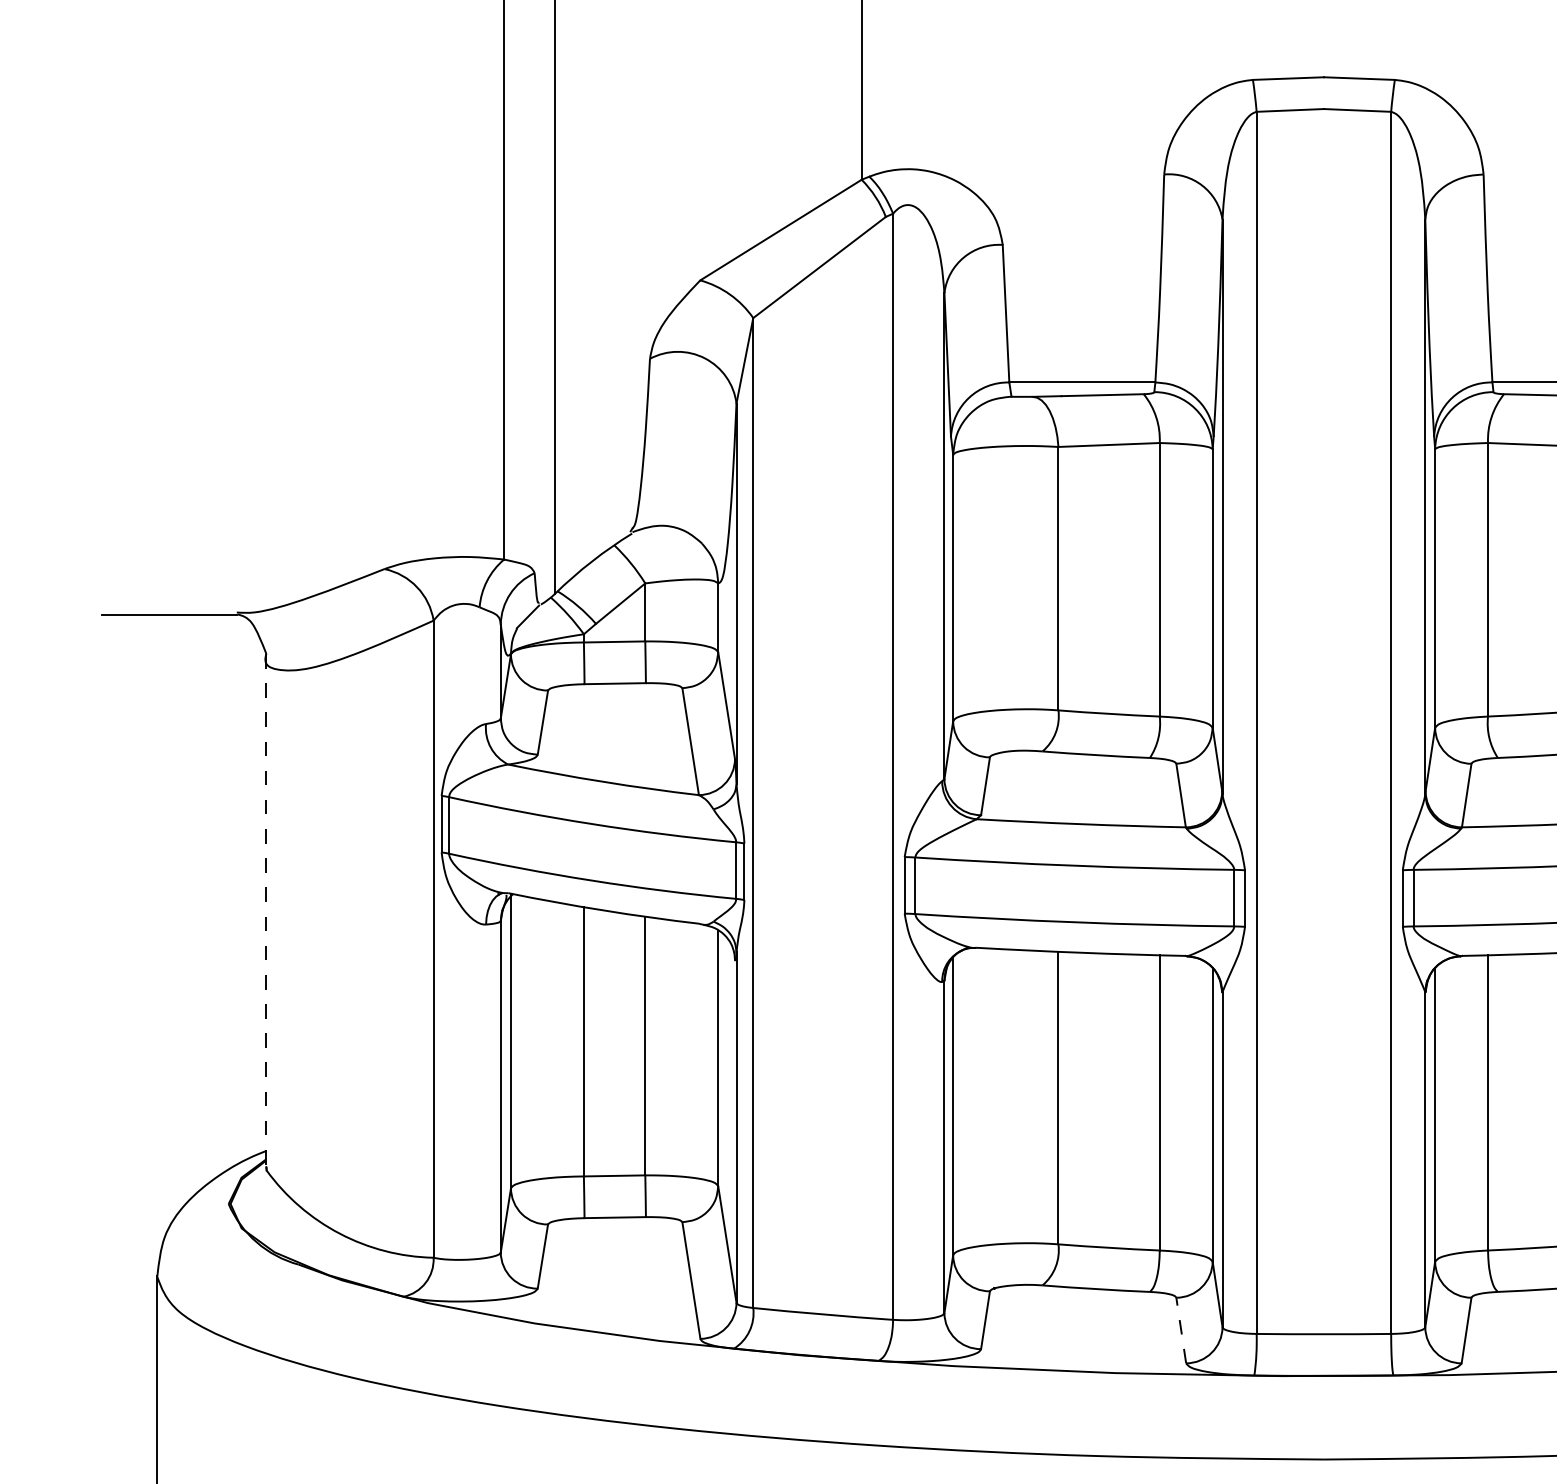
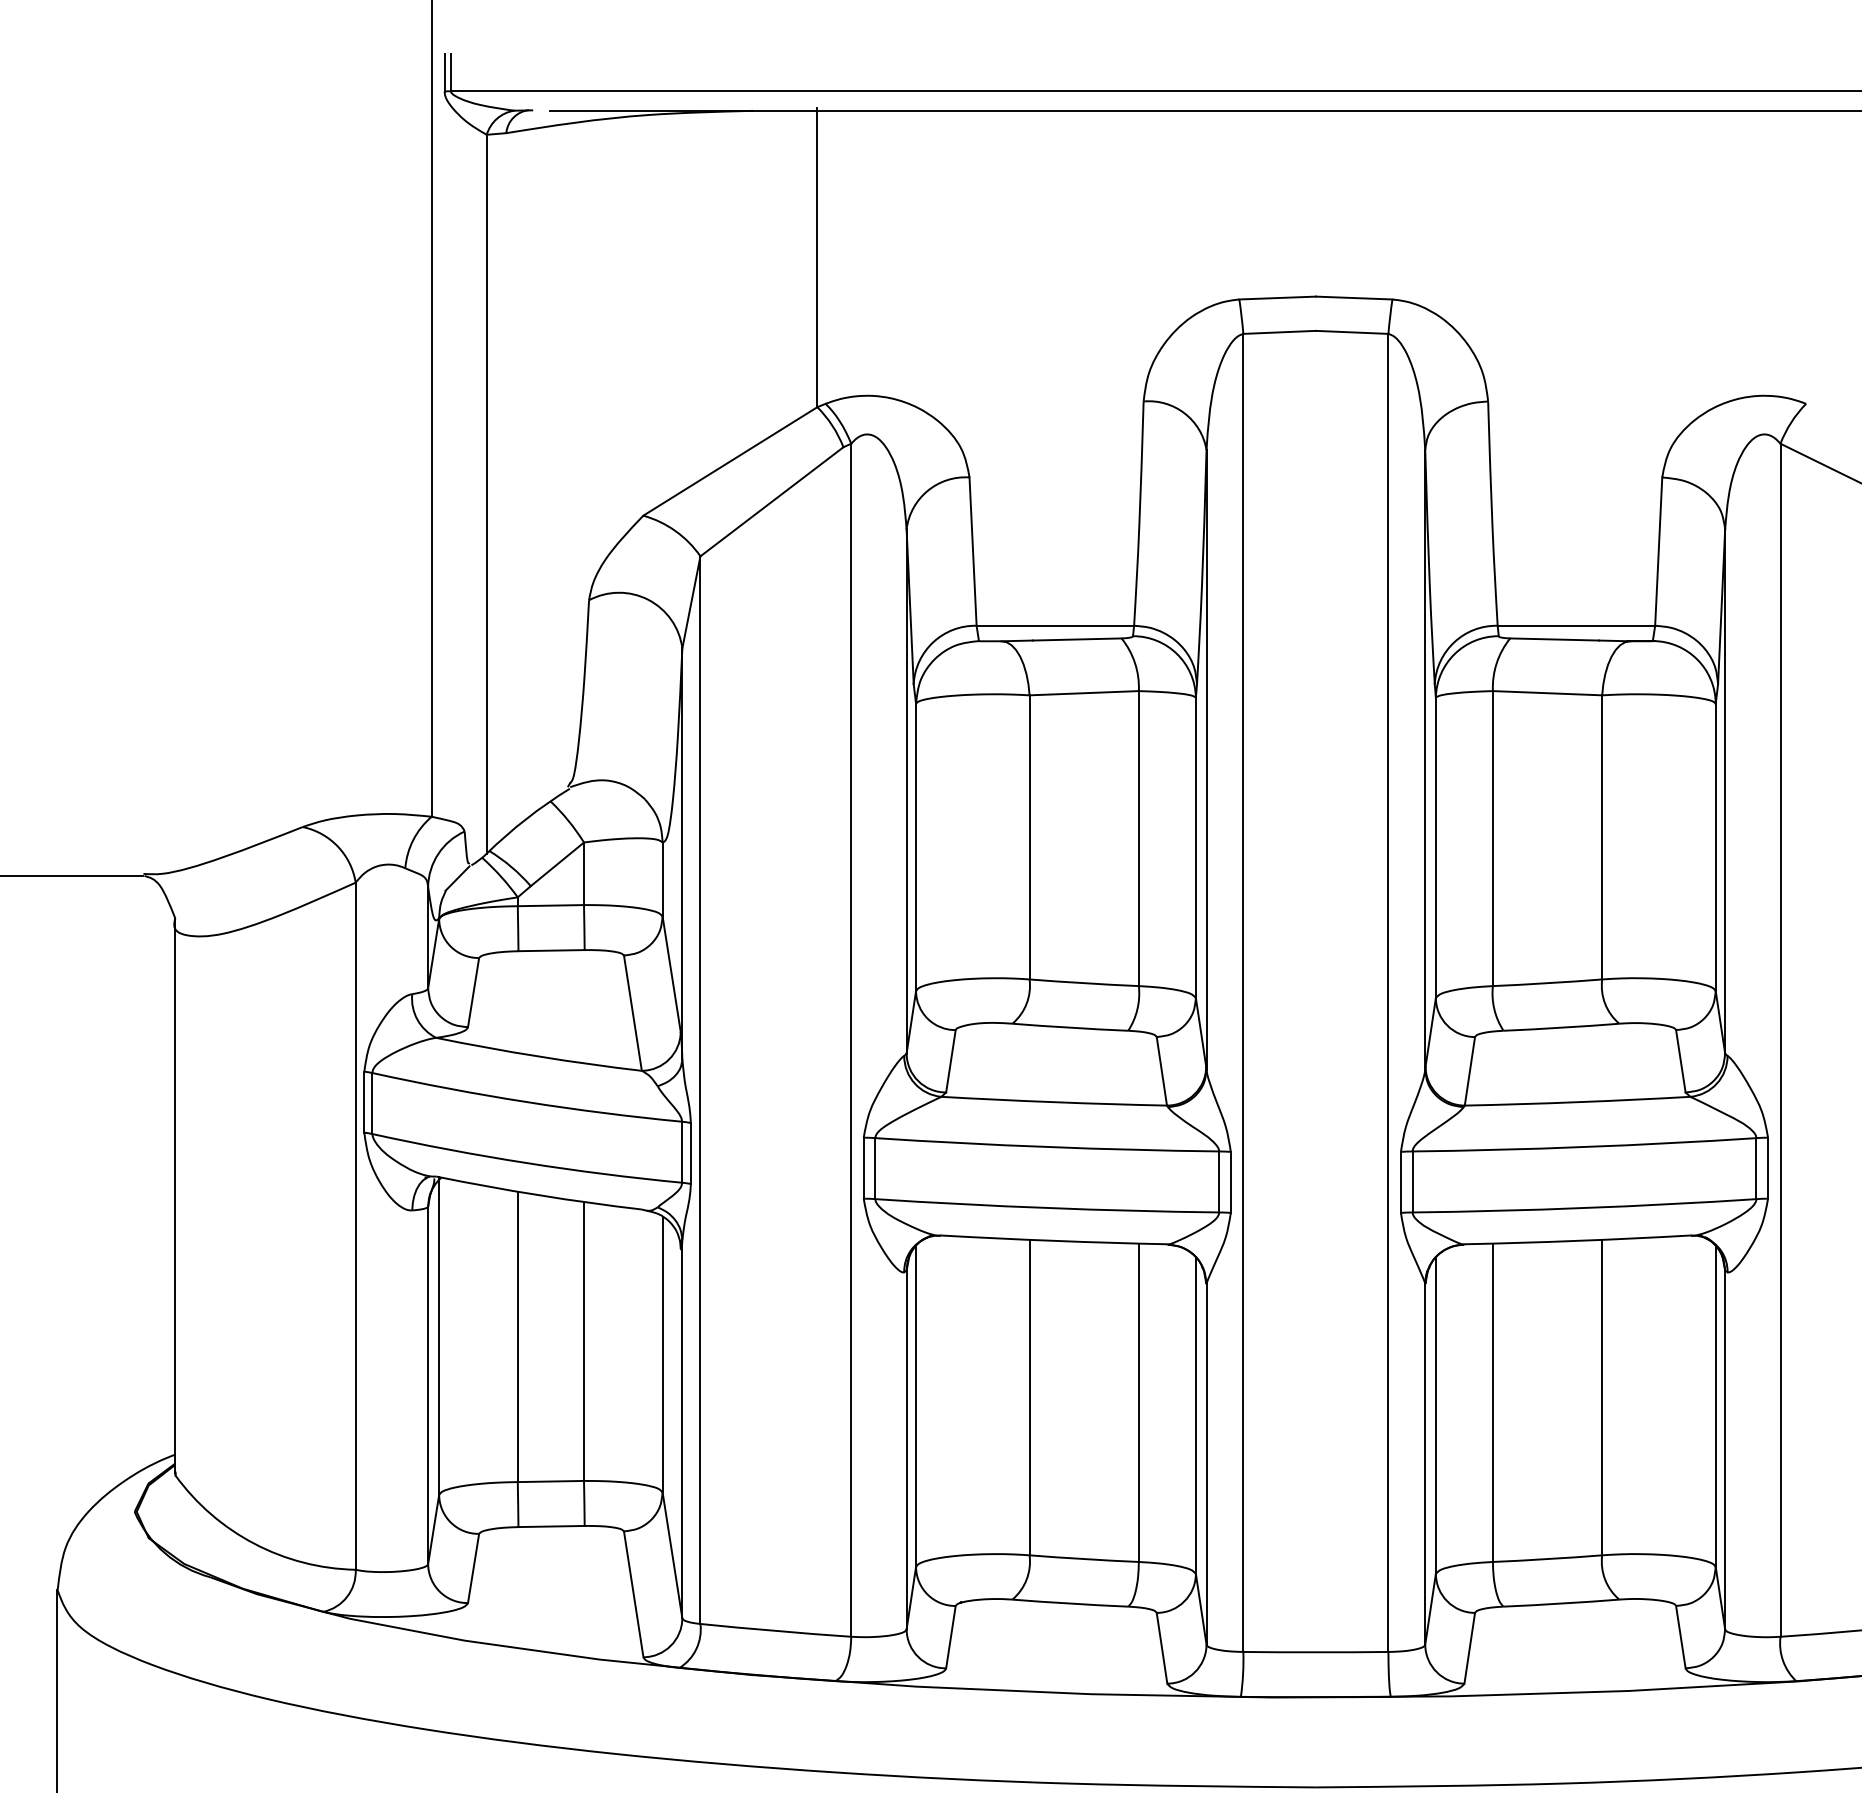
line: (266, 911) -> (175, 1196), dashed -> solid
line: (1181, 1330) -> (1162, 1648), dashed -> solid

